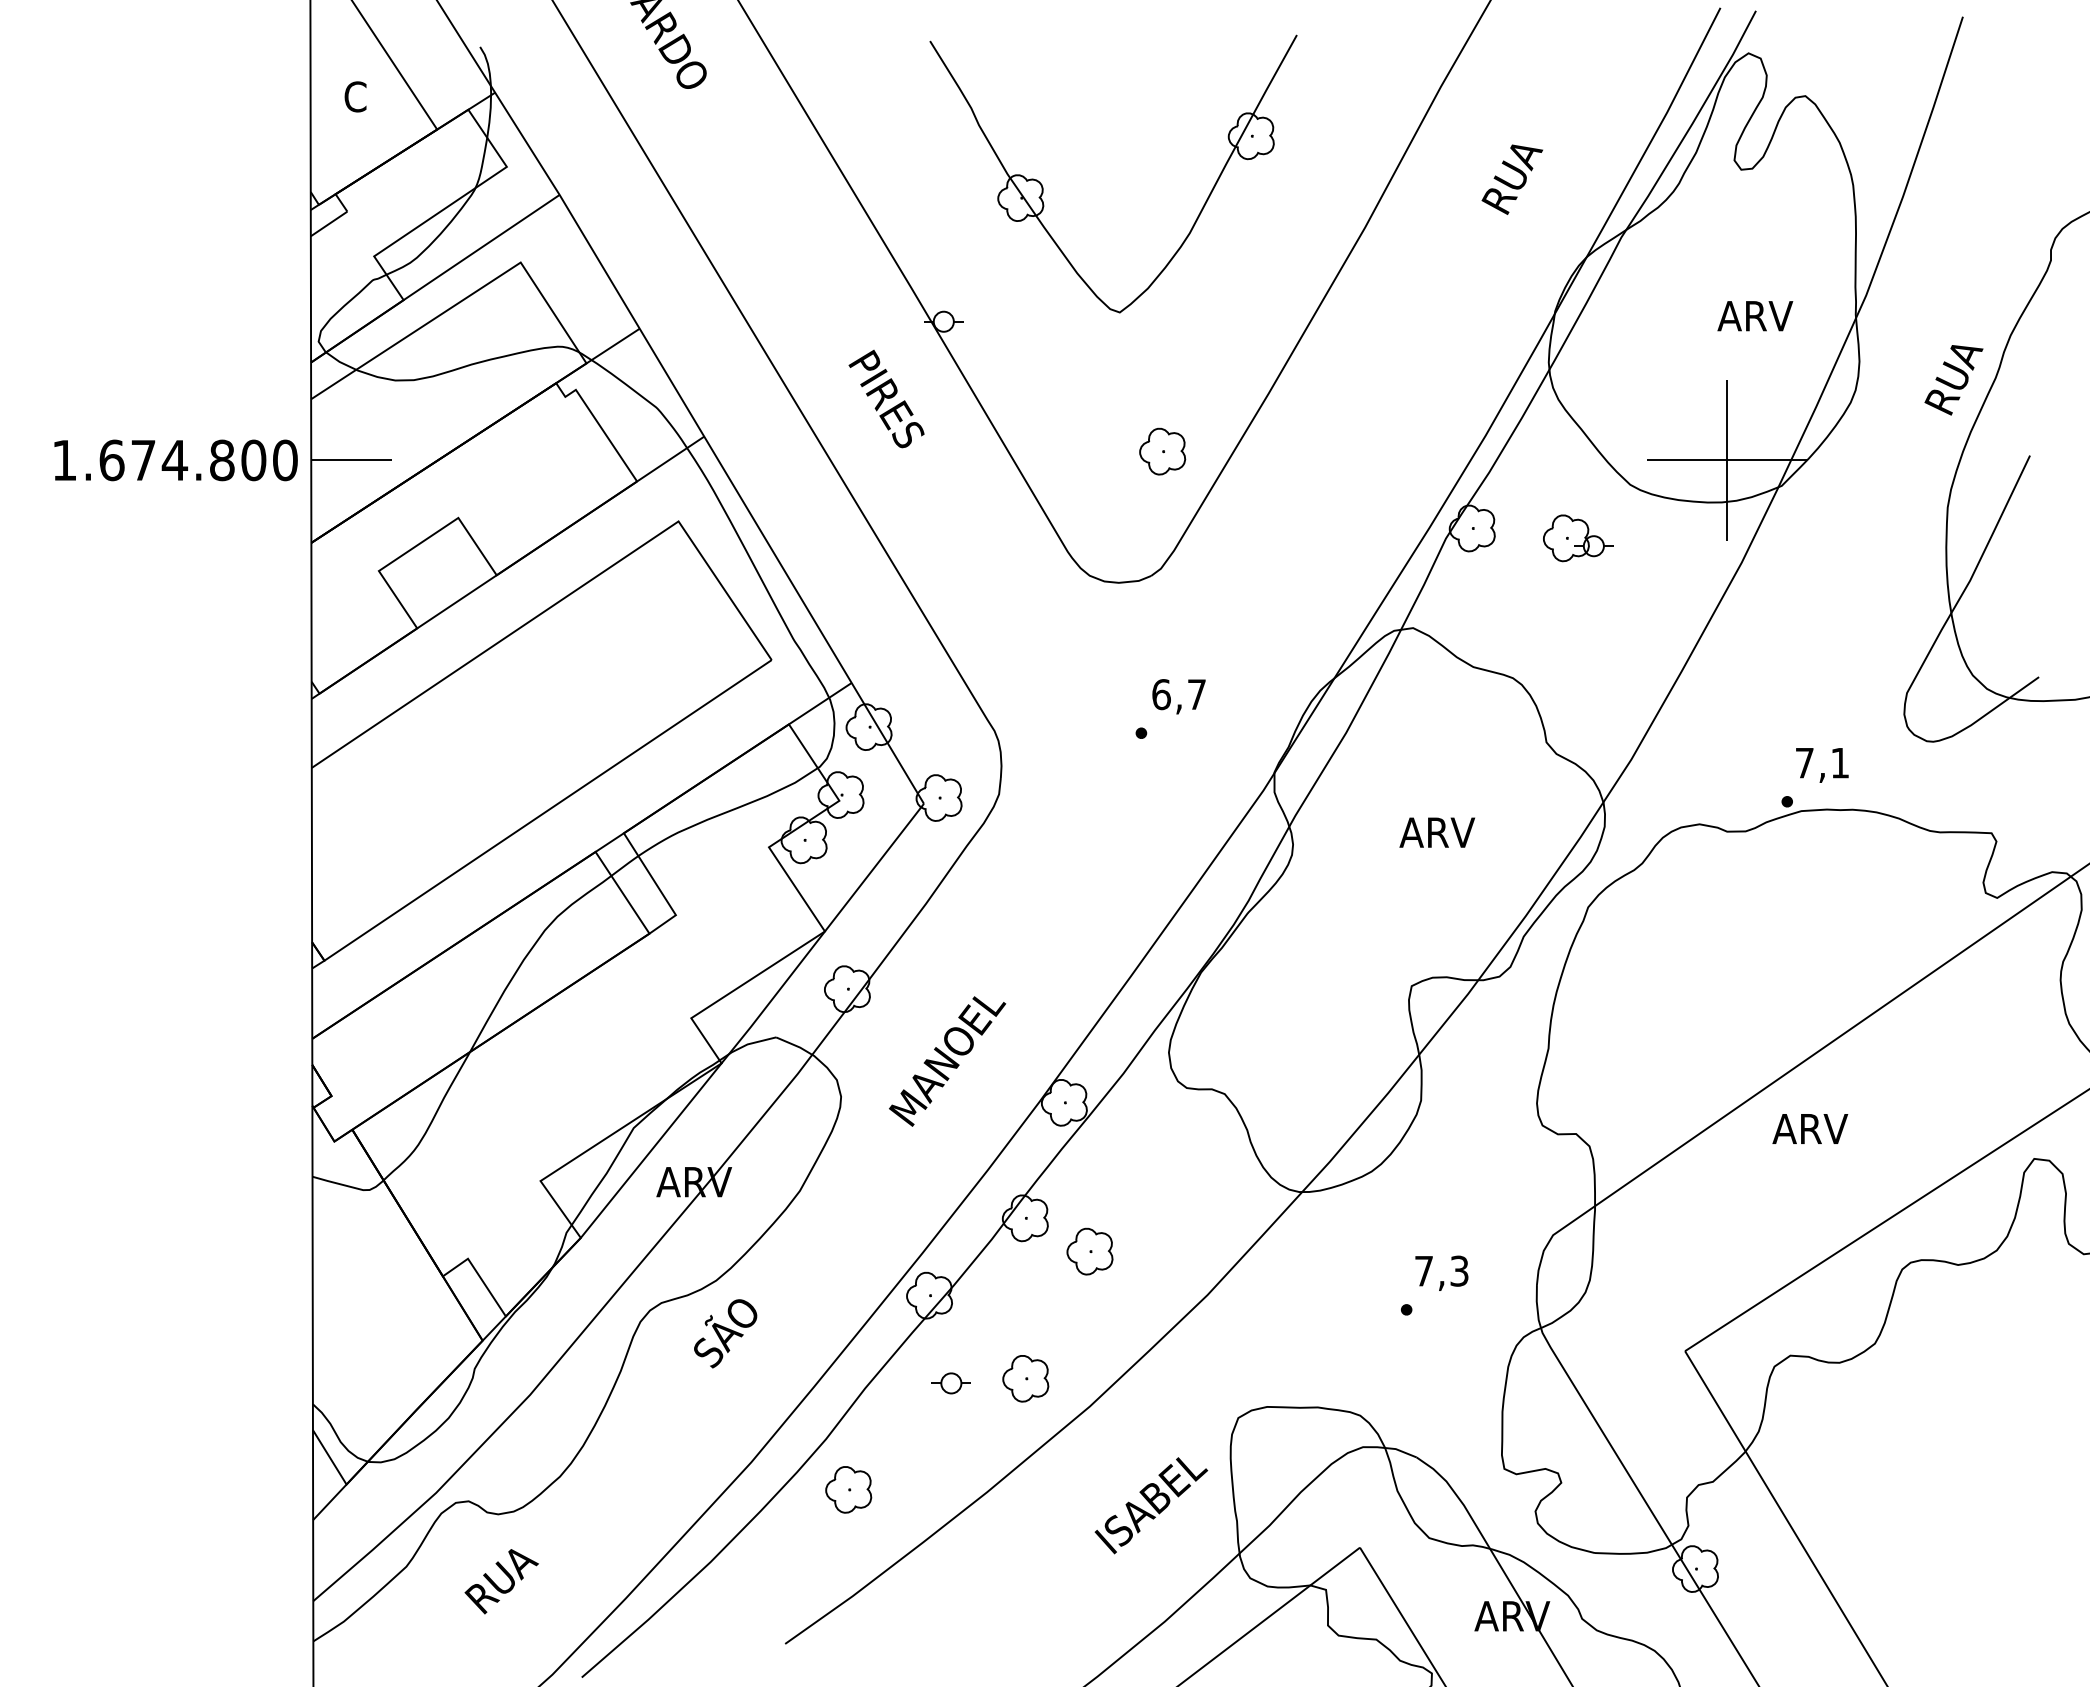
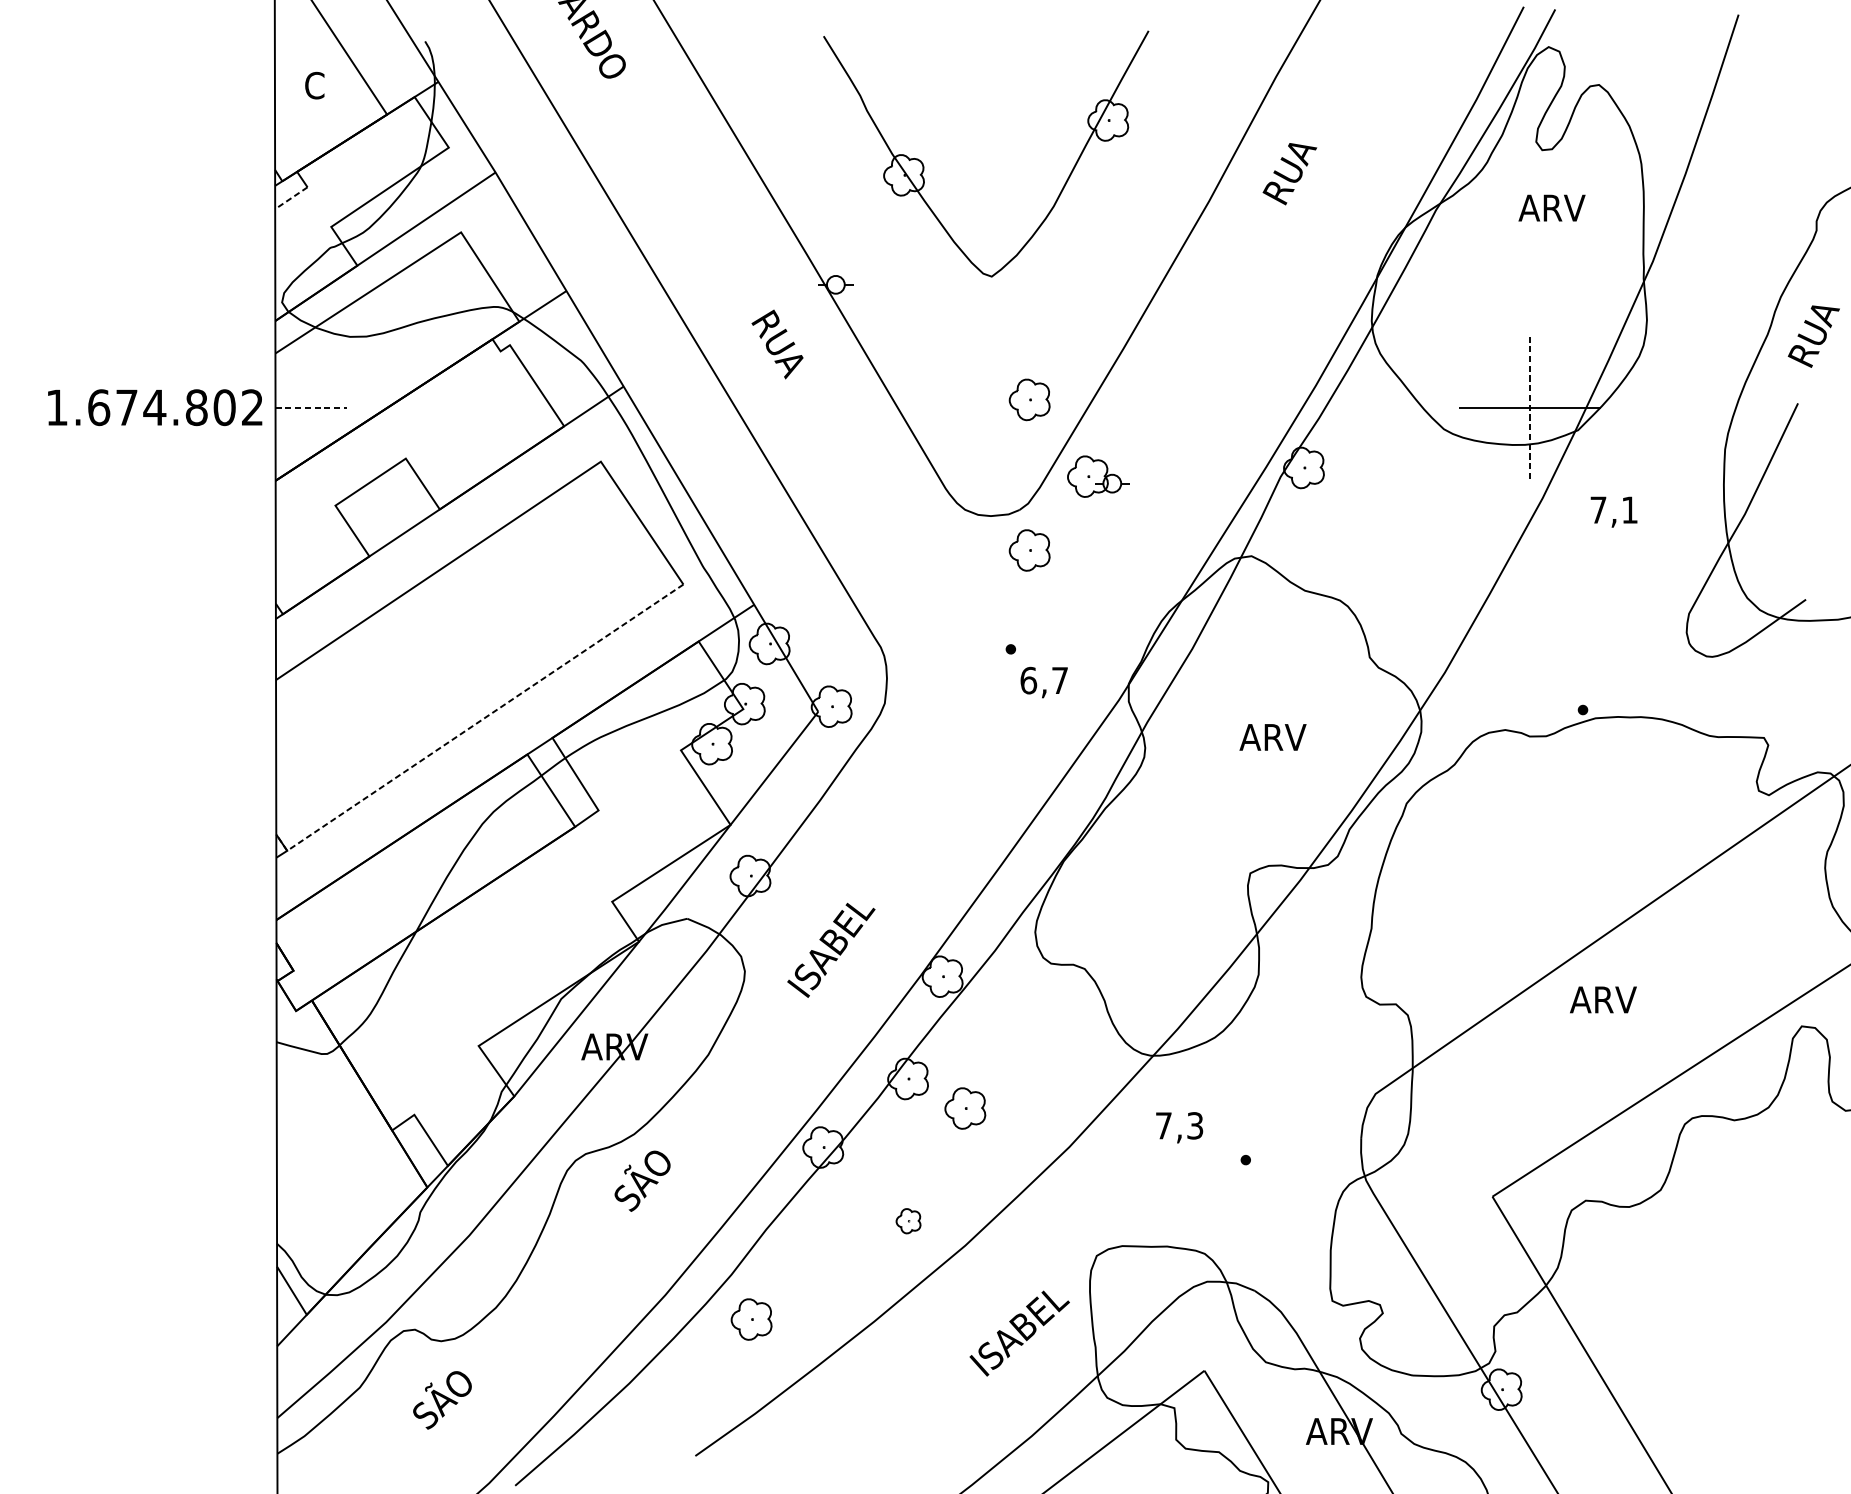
text: (1511, 179) -> (1289, 173), moved
line: (328, 224) -> (290, 198), solid -> dashed
text: (1755, 316) -> (1552, 208), moved
text: (1953, 380) -> (1813, 336), moved
text: (890, 404) -> (788, 358), PIRES -> RUA
text: (285, 460) -> (252, 407), 1.674.800 -> 1.674.802
line: (351, 460) -> (311, 407), solid -> dashed
line: (1727, 460) -> (1530, 407), solid -> dashed
part: (1578, 538) -> (1098, 476), moved
part: (1162, 621) -> (1029, 550), added
text: (1178, 696) -> (1043, 682), moved
text: (1822, 765) -> (1614, 512), moved
line: (537, 817) -> (475, 723), solid -> dashed
text: (948, 1059) -> (840, 938), MANOEL -> ISABEL
text: (1441, 1272) -> (1179, 1127), moved
part: (1025, 1378) -> (908, 1220), size x0.6
part: (950, 1383) -> (841, 1225), removed
text: (501, 1581) -> (444, 1400), RUA -> SÃO

